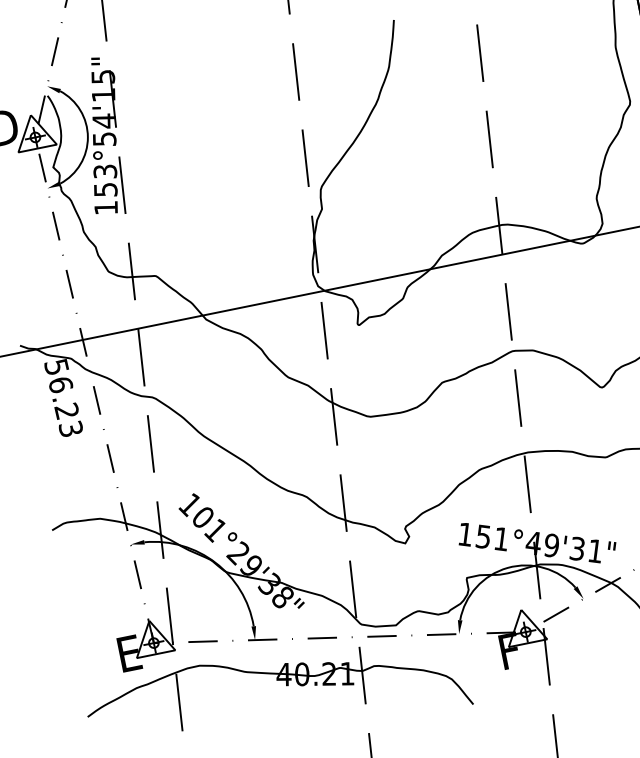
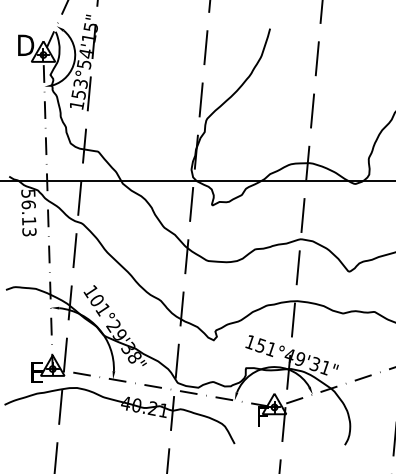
text: (67, 411) -> (29, 221), 56.23 -> 56.13

